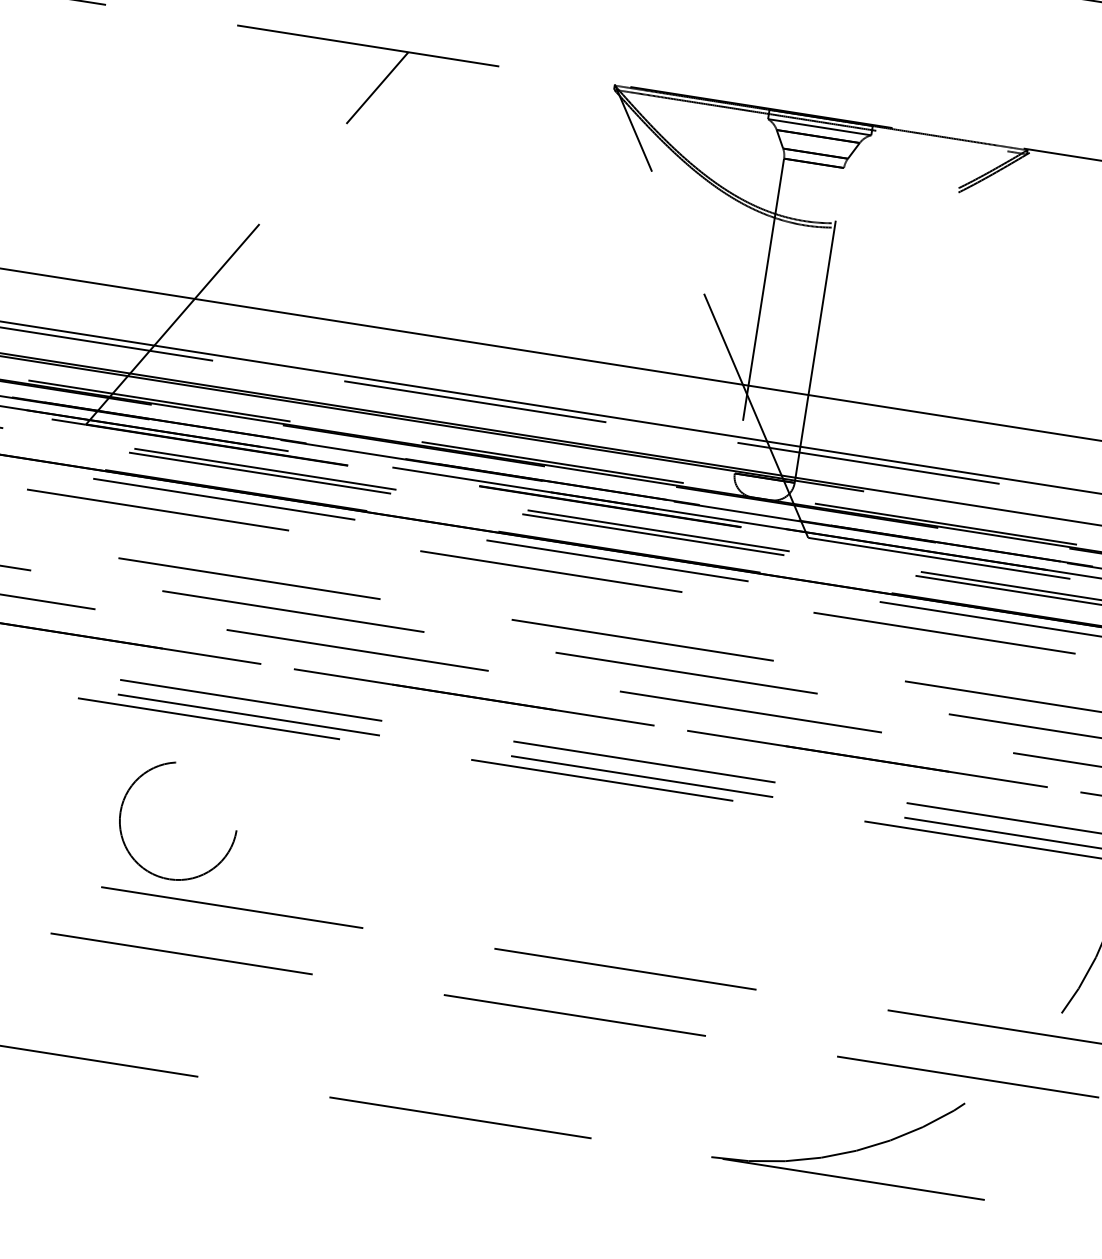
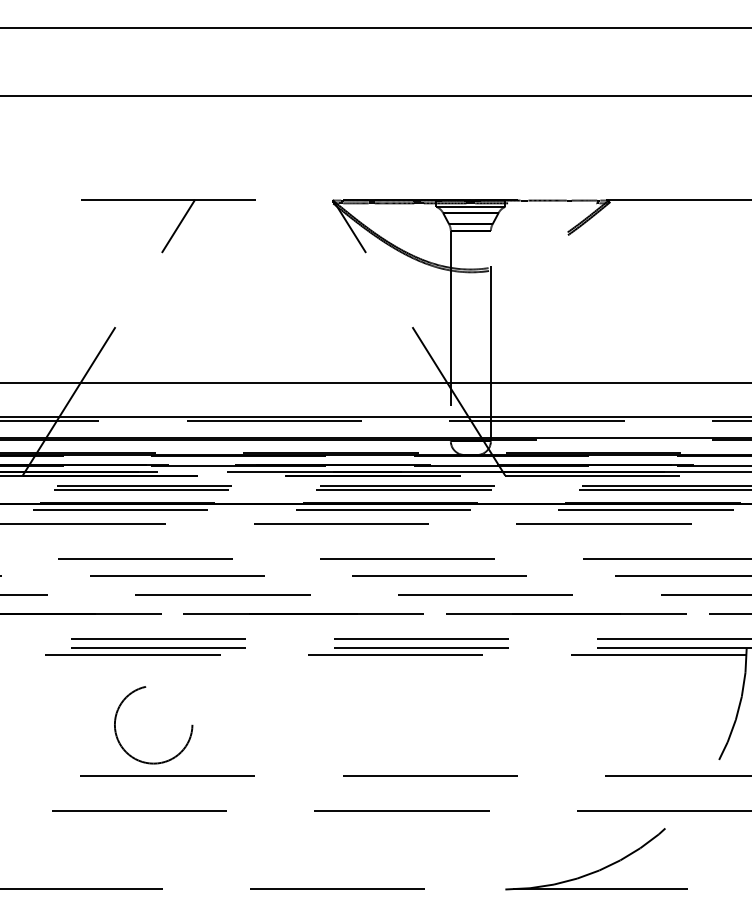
circle: (178, 822) -> (153, 725), moved

